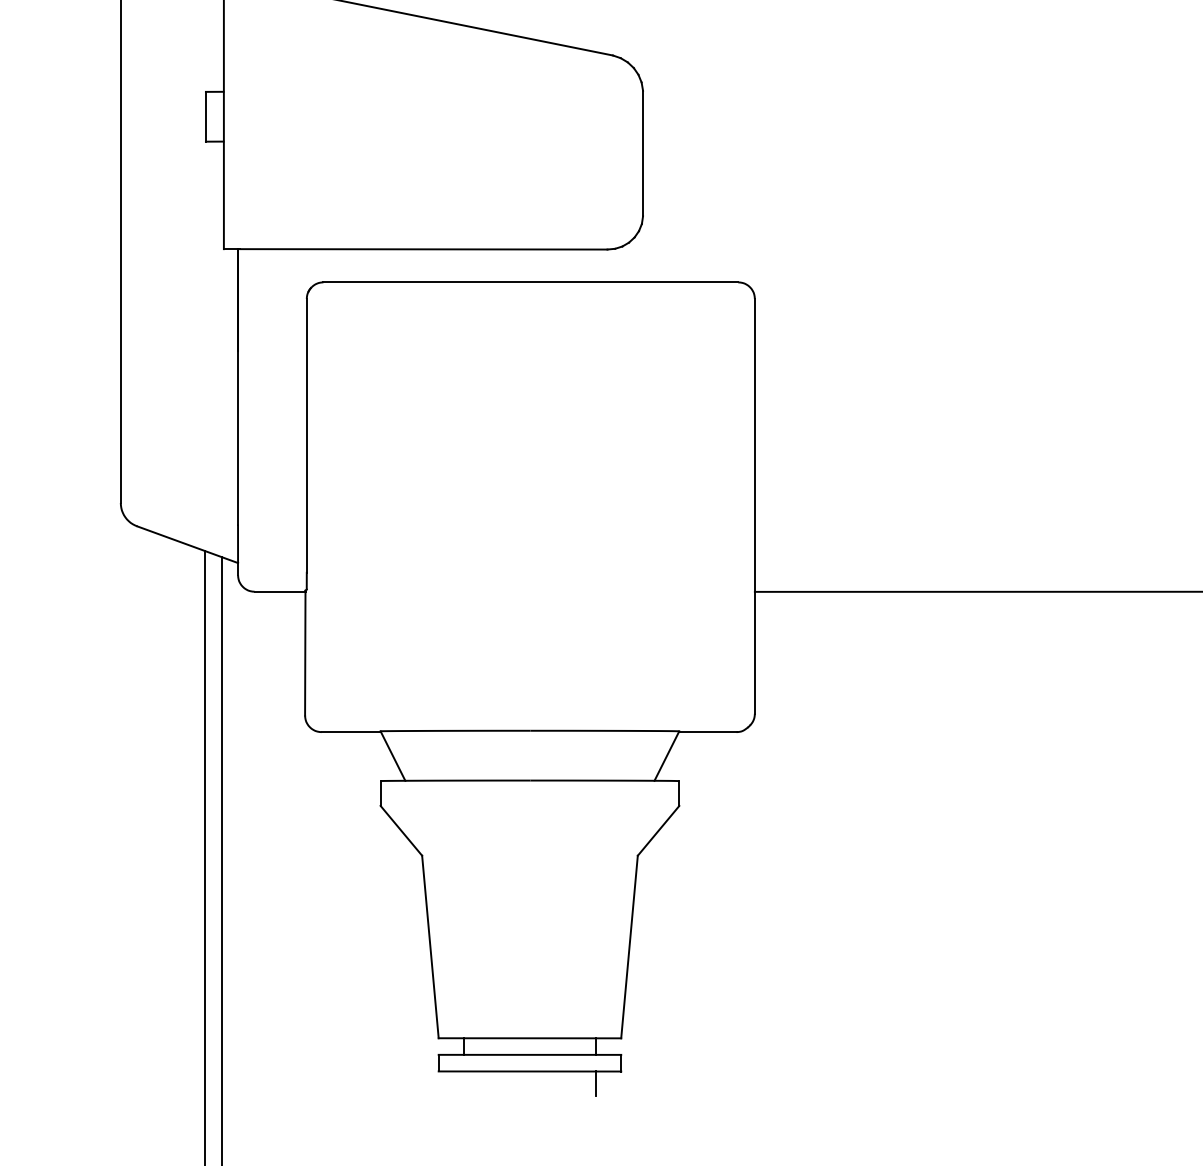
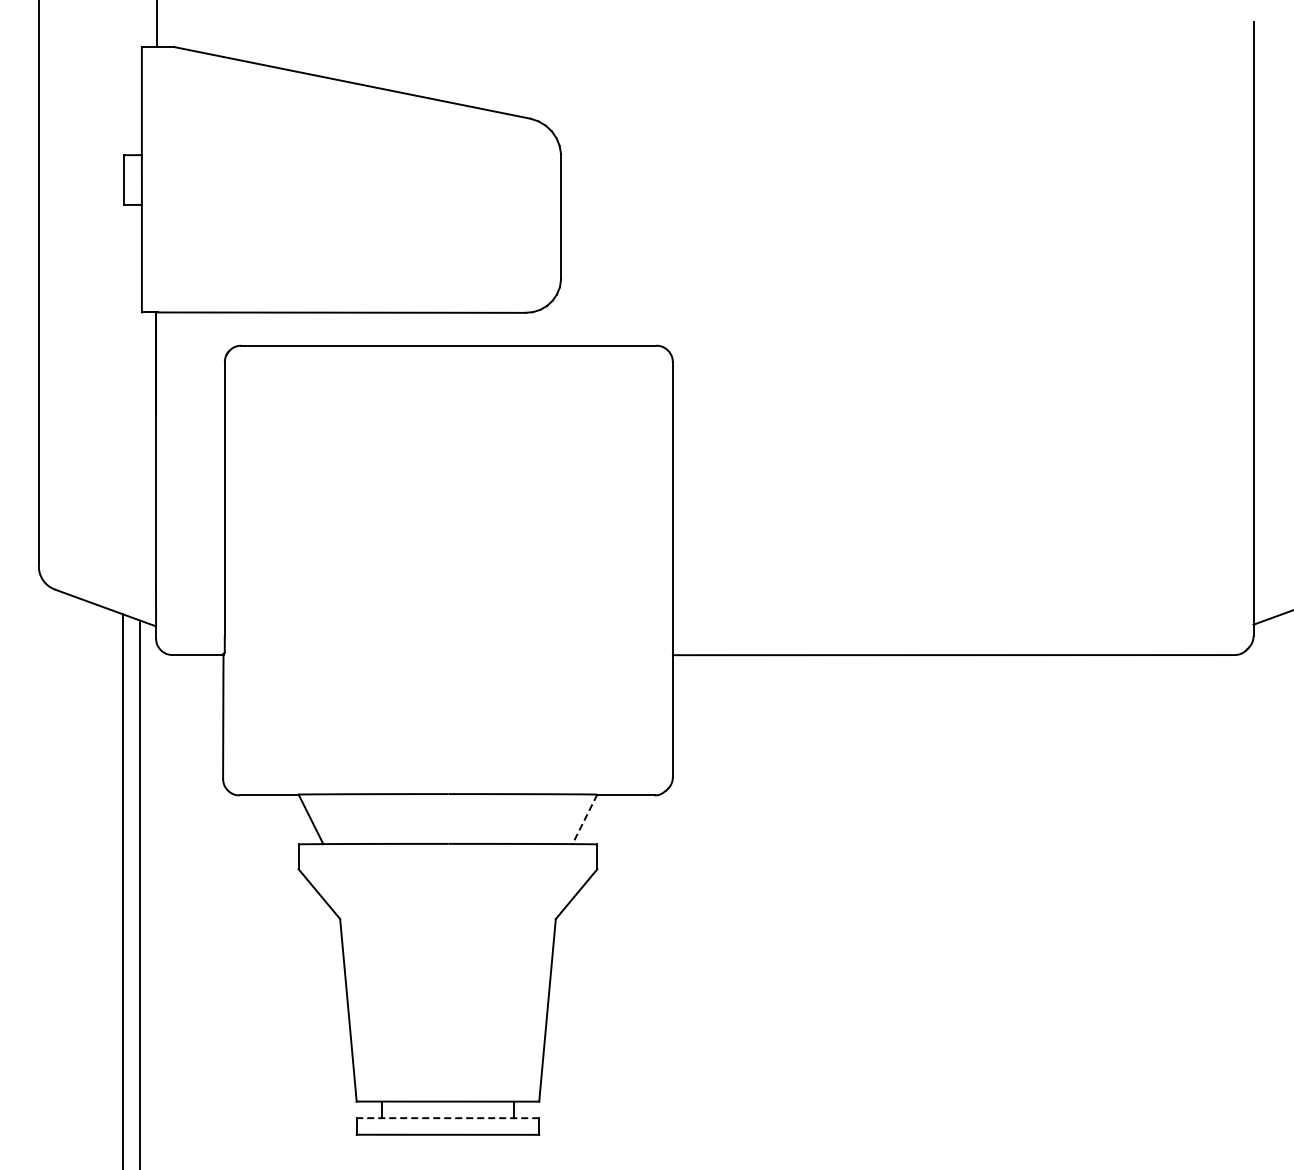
line: (666, 756) -> (584, 819), solid -> dashed
line: (529, 1055) -> (447, 1118), solid -> dashed
line: (596, 1083) -> (514, 1146), removed

